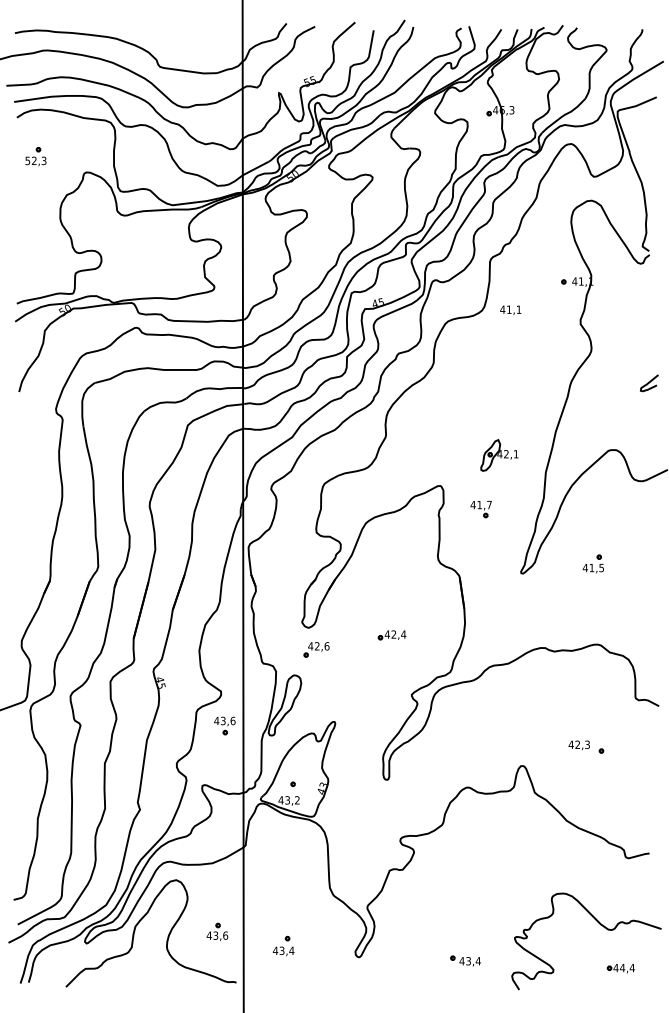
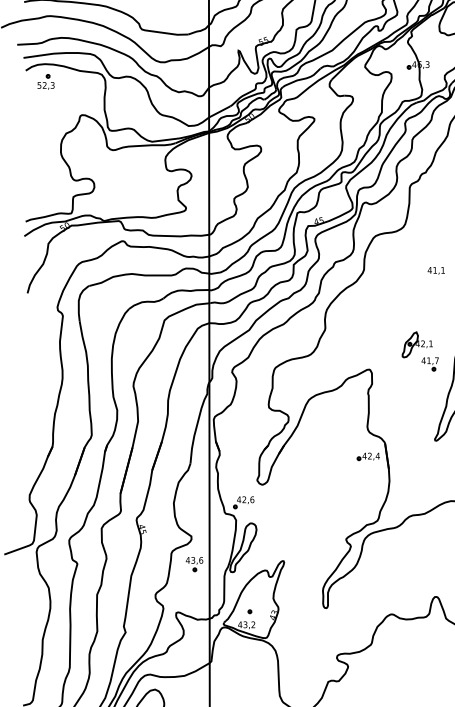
part: (35, 156) -> (45, 81), moved
text: (510, 310) -> (436, 271), moved
part: (480, 509) -> (429, 364), moved
part: (391, 635) -> (367, 456), moved
part: (316, 649) -> (243, 502), moved

